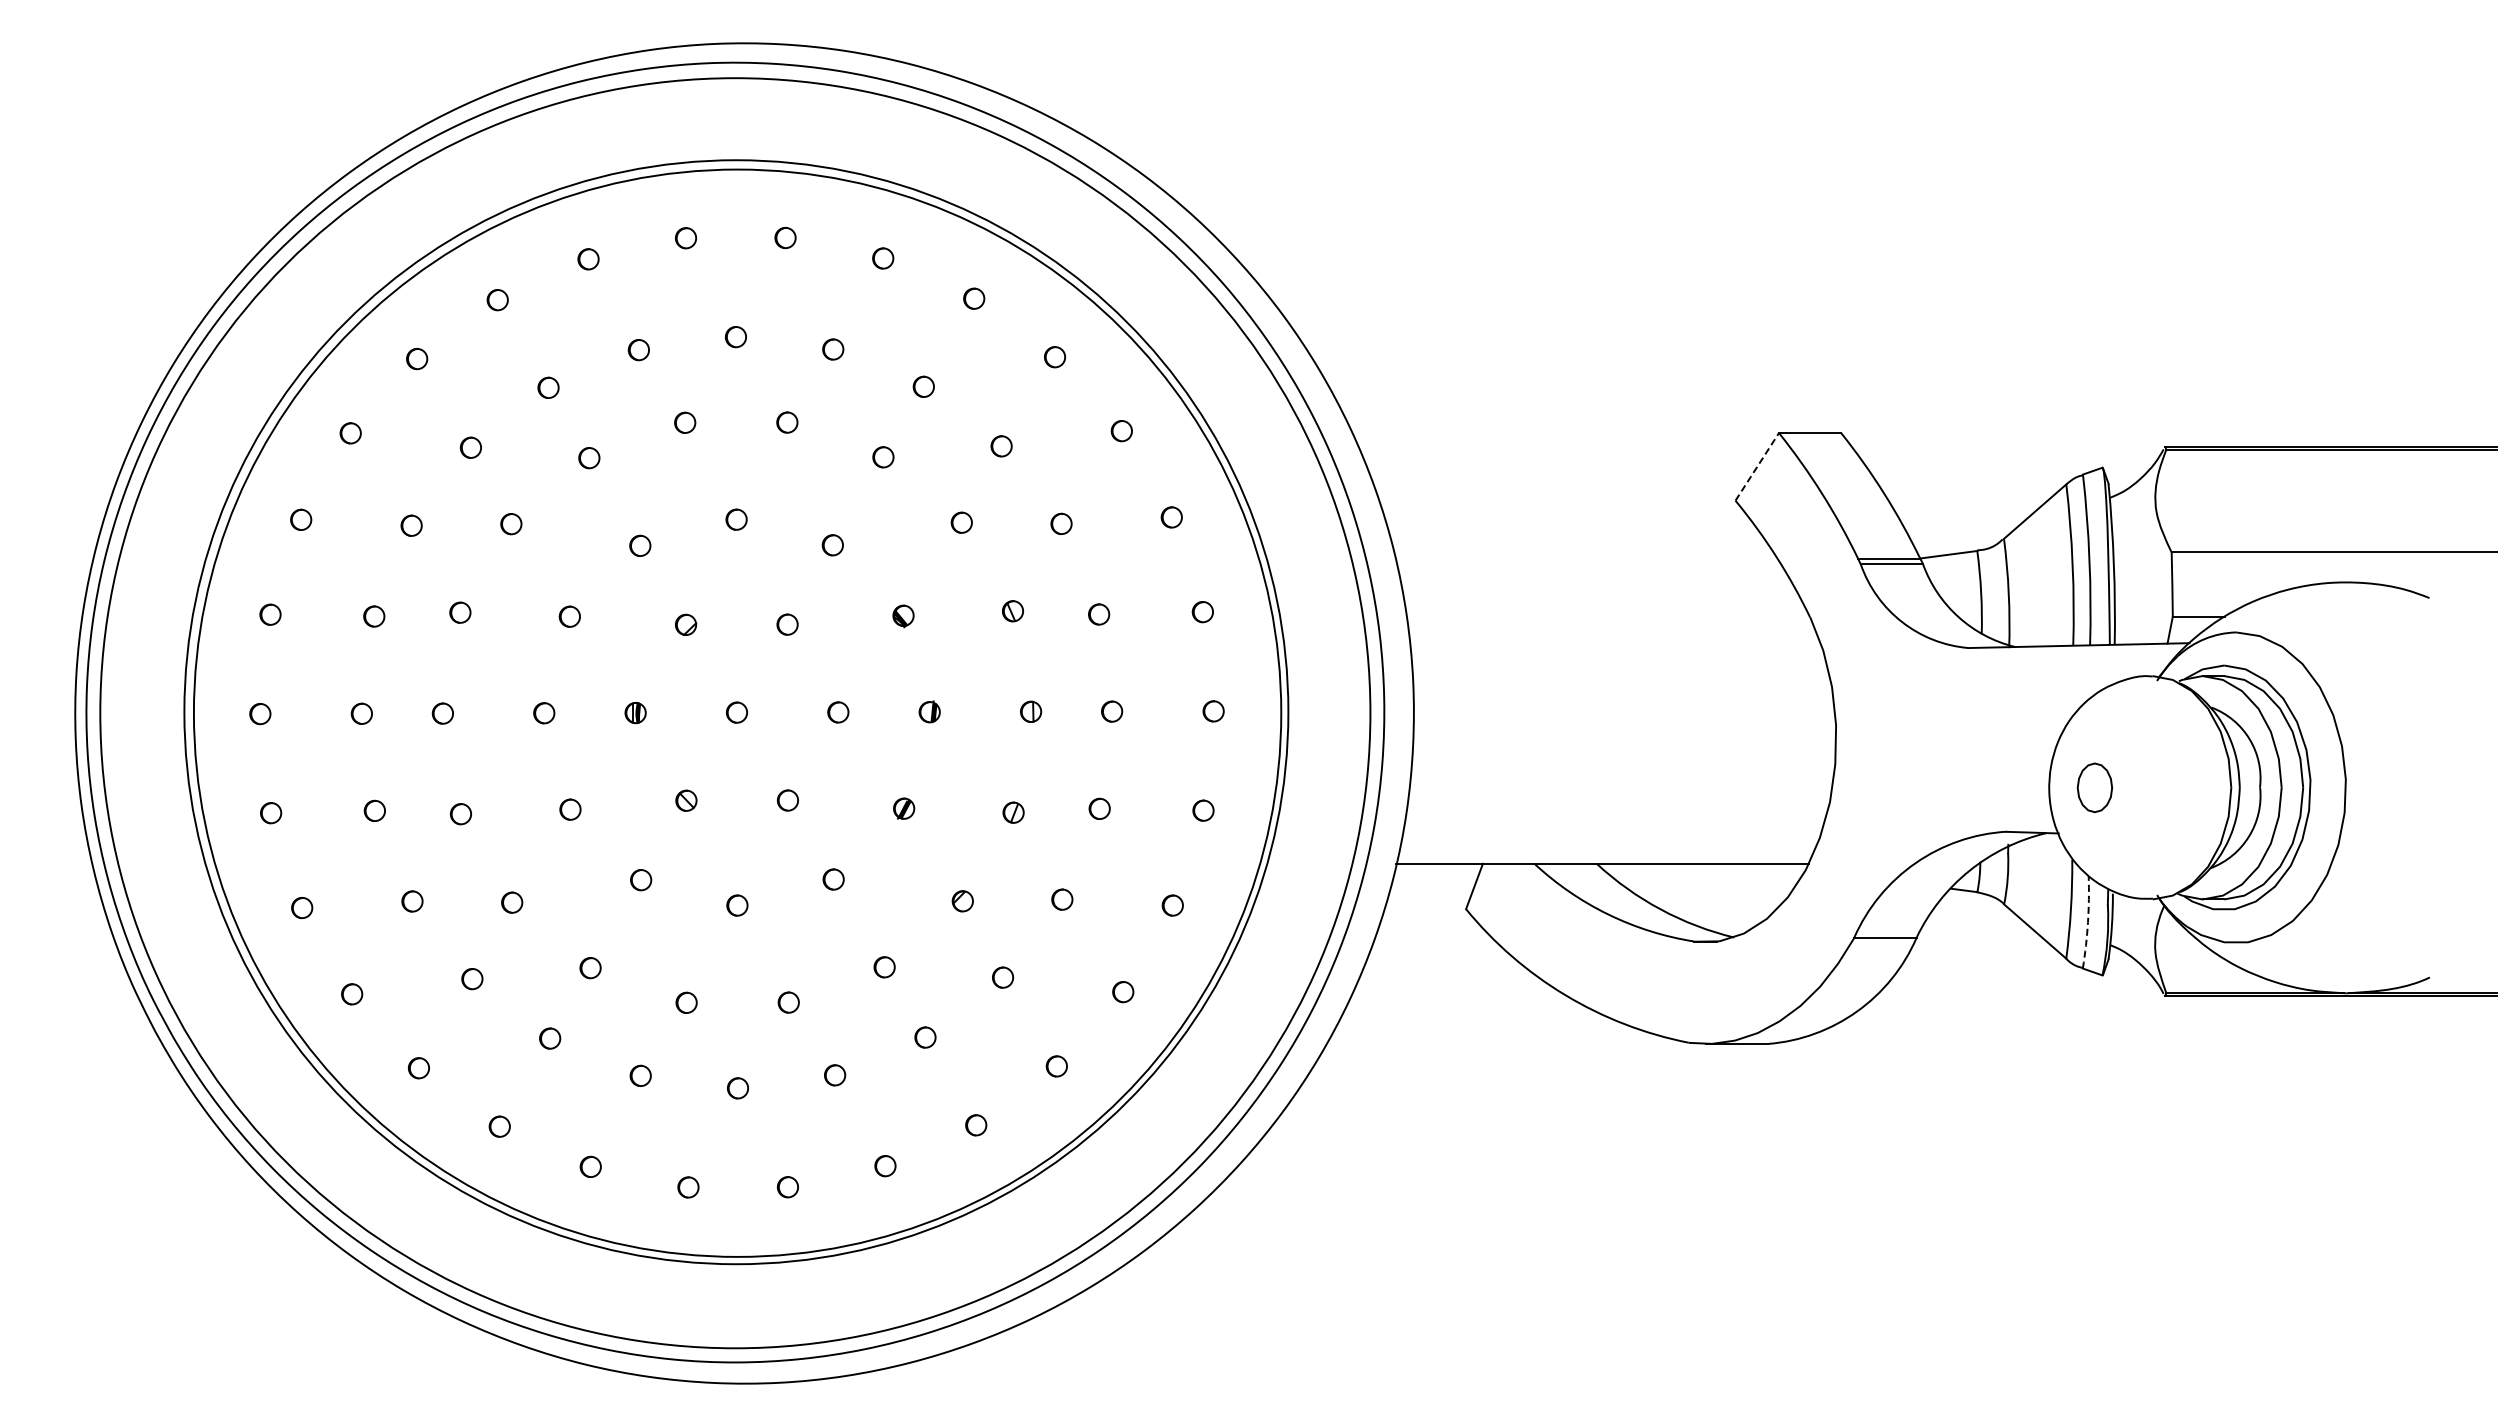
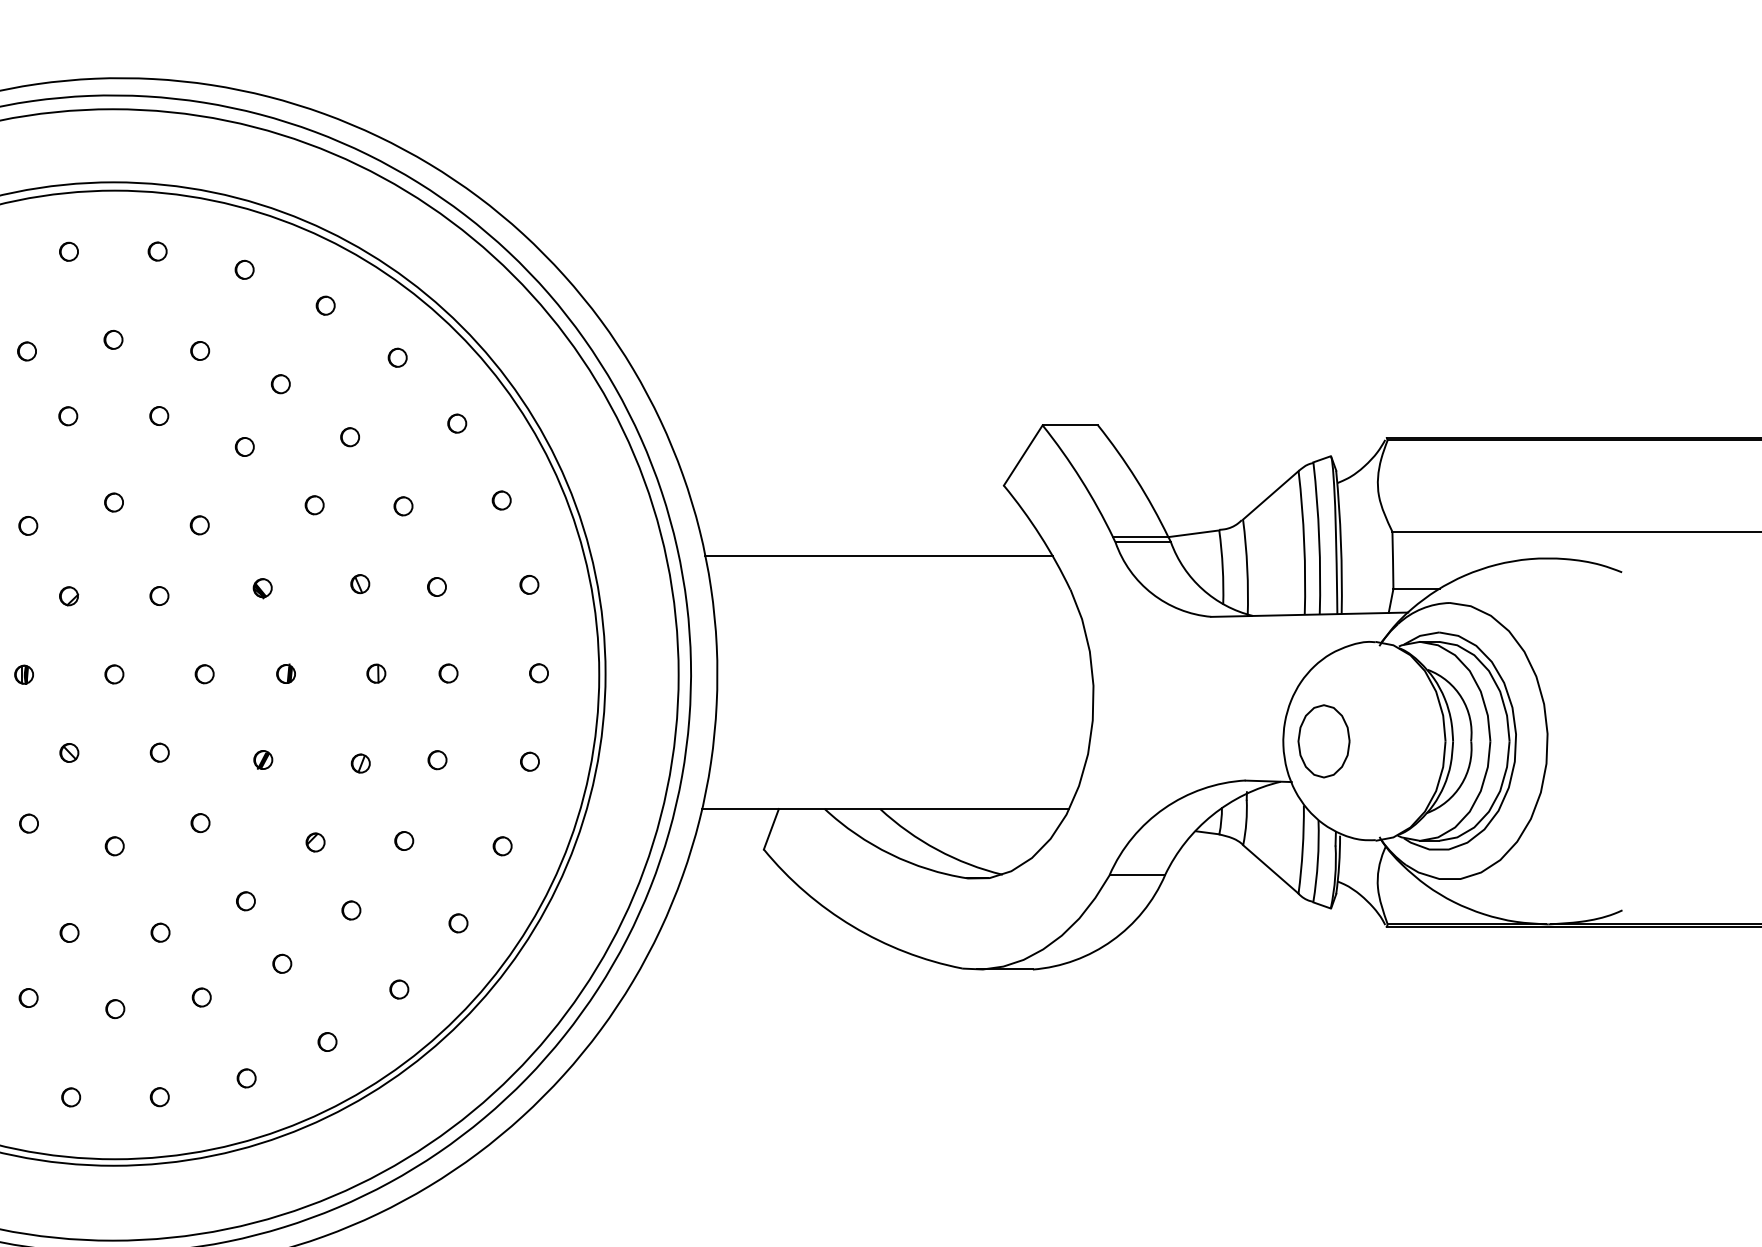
line: (1757, 466) -> (1023, 455), dashed -> solid
line: (1594, 579) -> (878, 555), added
part: (2094, 787) -> (1323, 741), size x1.67
arc: (2087, 922) -> (1317, 861), dashed -> solid

